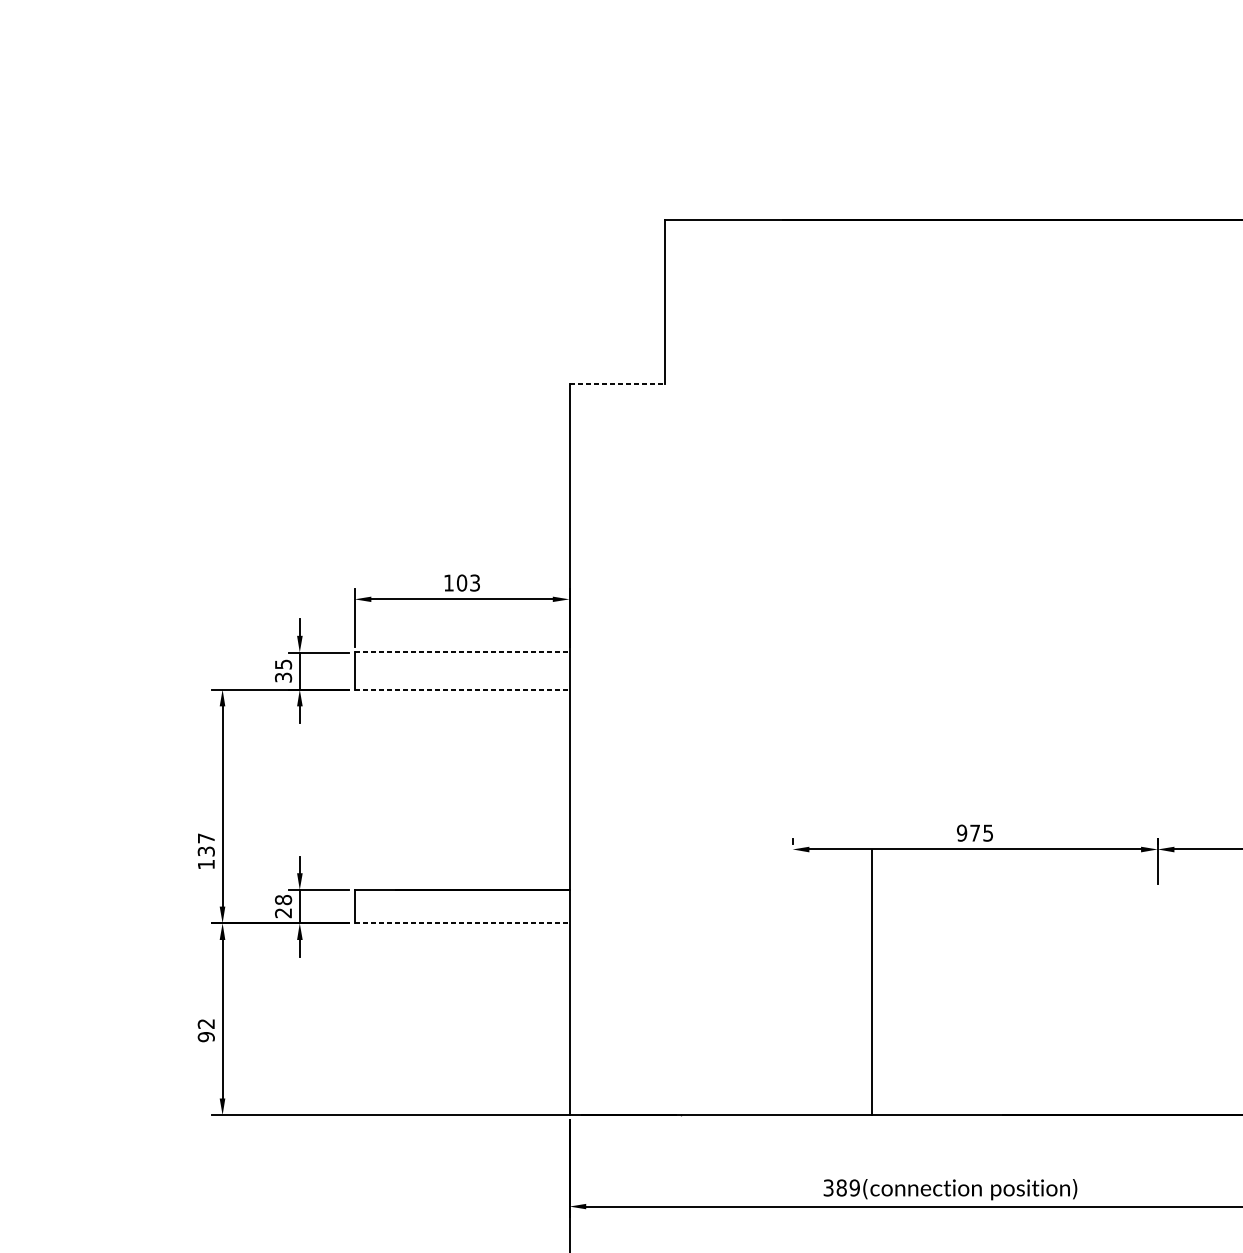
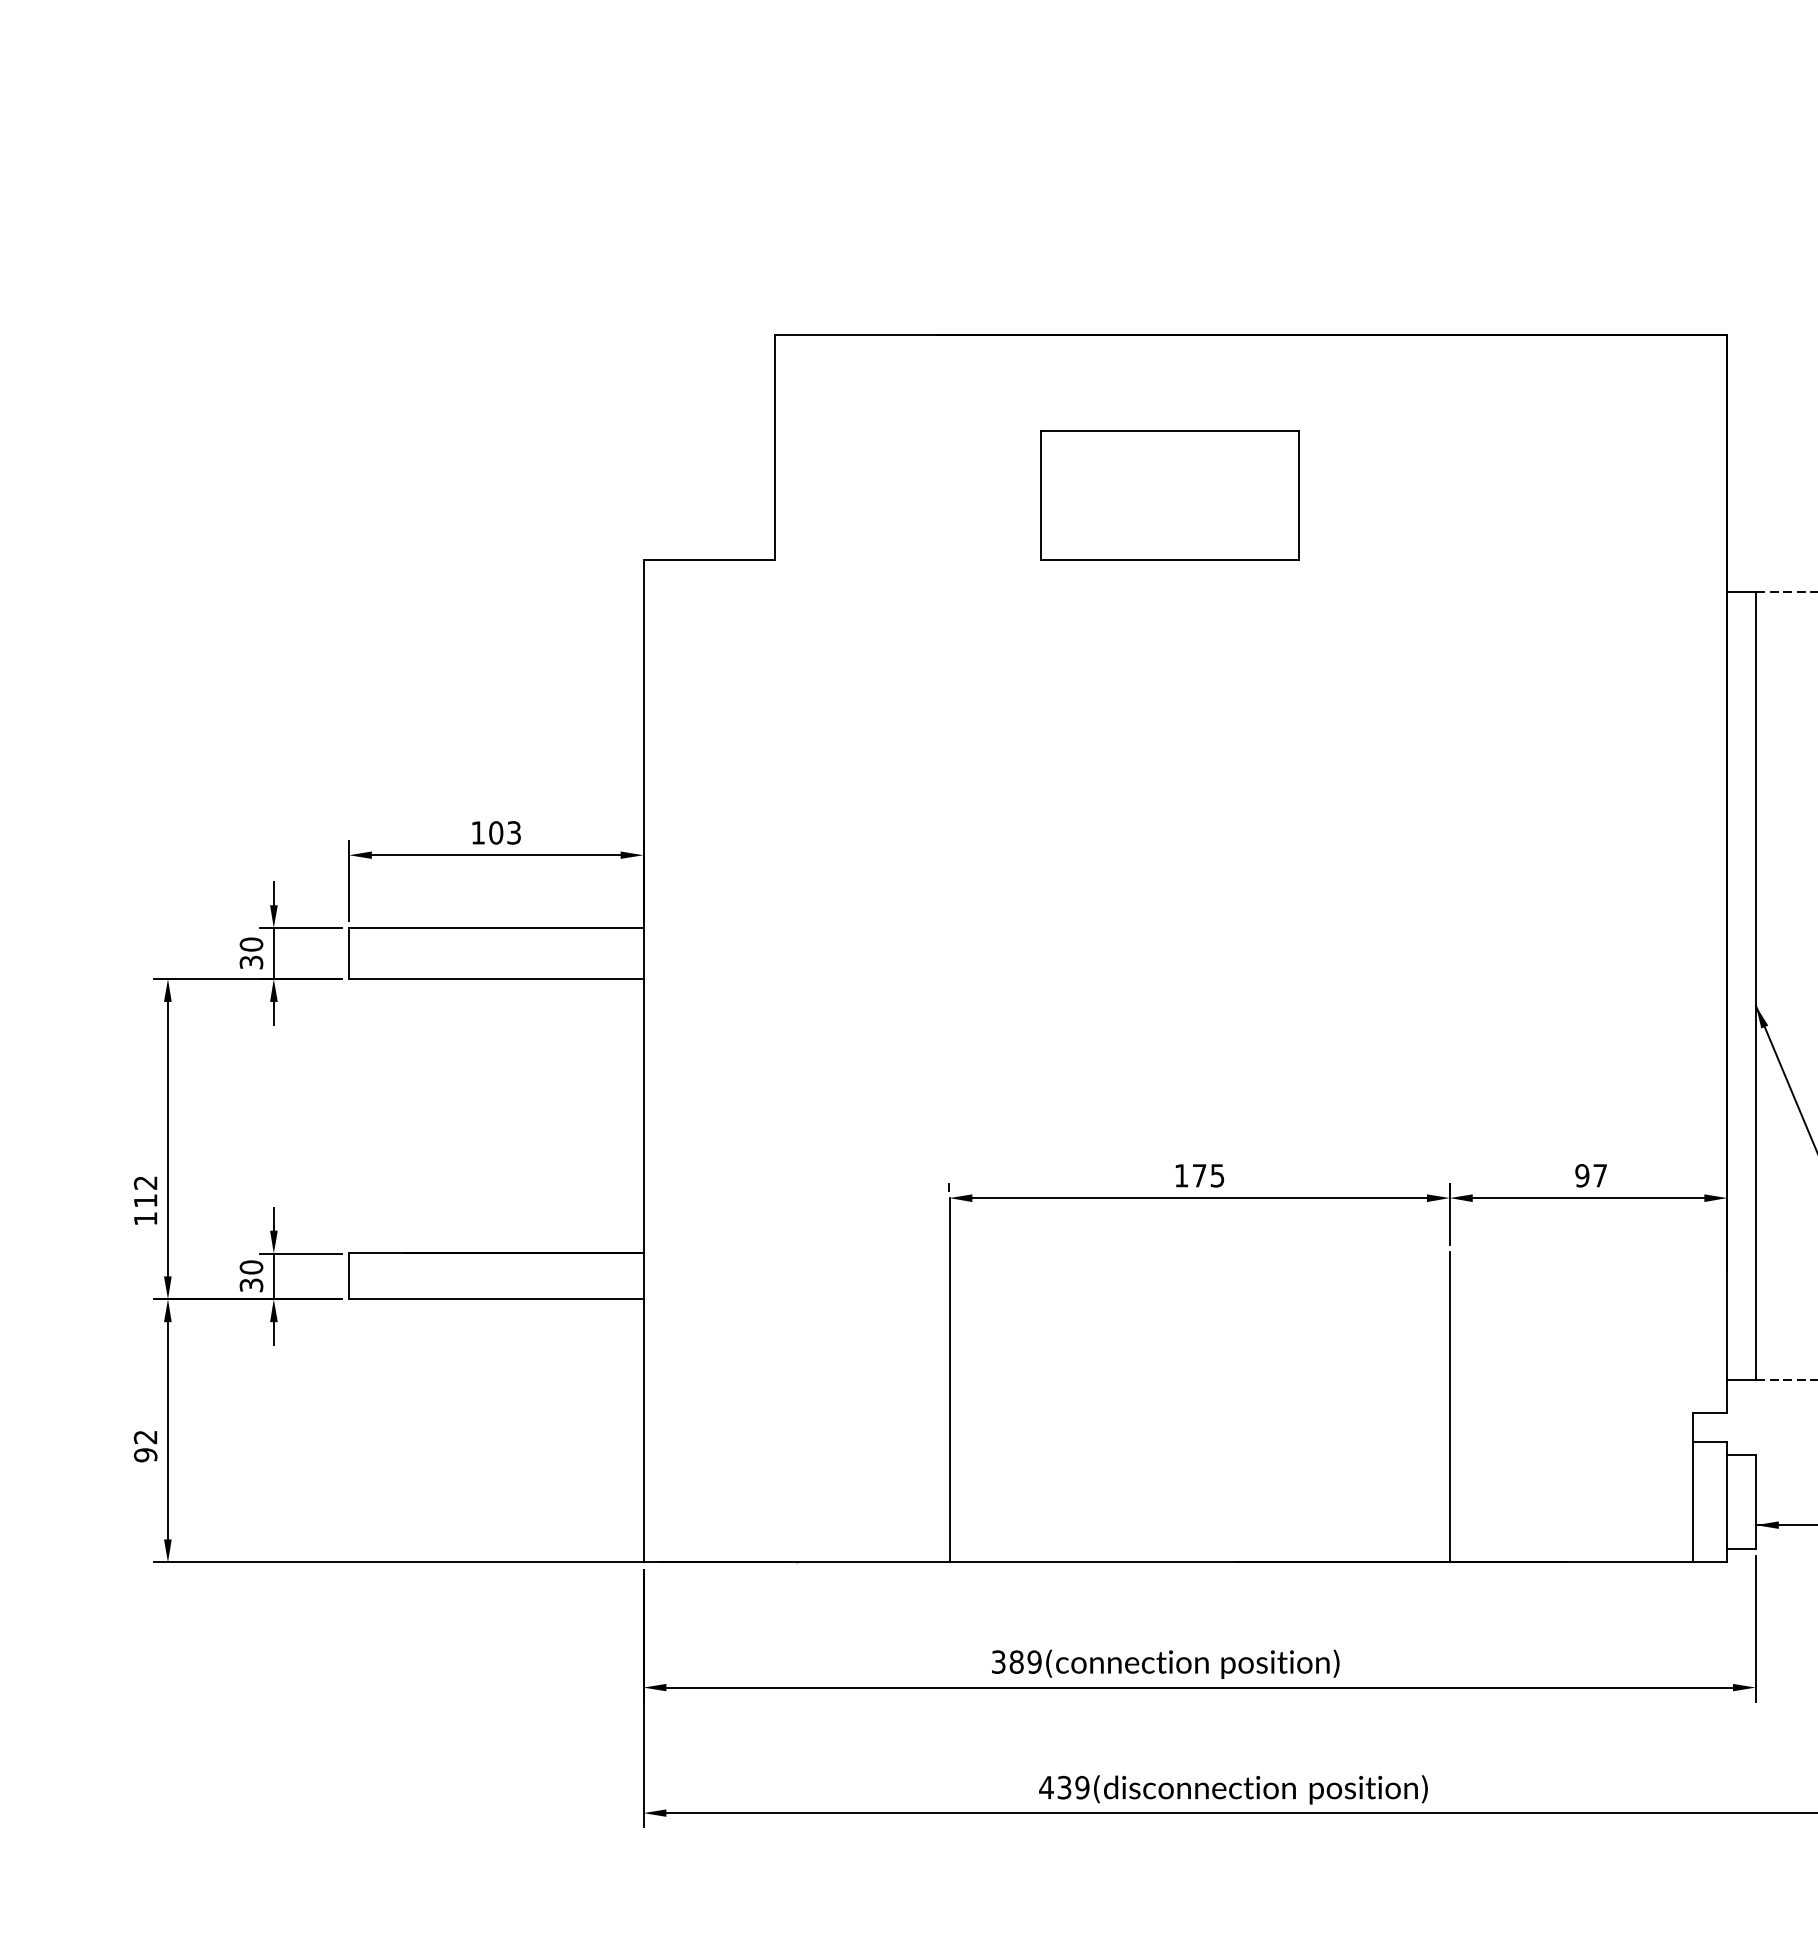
part: (953, 336) -> (1169, 495), added
line: (617, 384) -> (709, 560), dashed -> solid
line: (462, 652) -> (496, 928), dashed -> solid
text: (283, 664) -> (251, 944), 35 -> 30
line: (462, 689) -> (496, 978), dashed -> solid
text: (961, 832) -> (1181, 1175), 975 -> 175
text: (206, 844) -> (145, 1191), 137 -> 112
text: (283, 906) -> (251, 1276), 28 -> 30
line: (462, 923) -> (496, 1299), dashed -> solid
line: (871, 982) -> (949, 1380), moved
line: (1158, 1002) -> (1450, 1407), added

